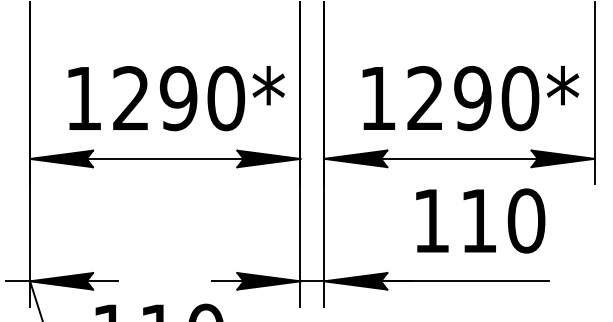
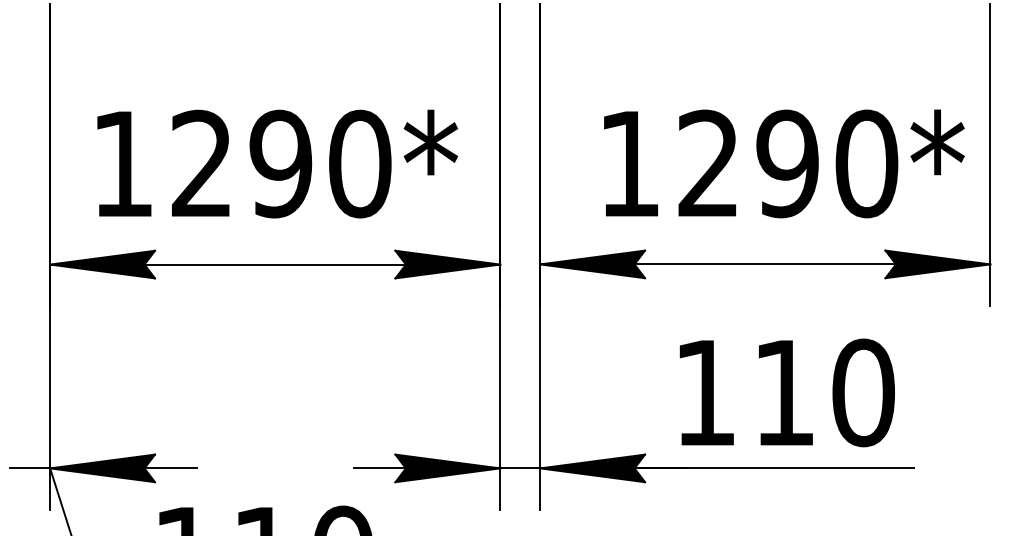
text: (176, 98) -> (277, 163), moved
text: (480, 220) -> (786, 392), moved

